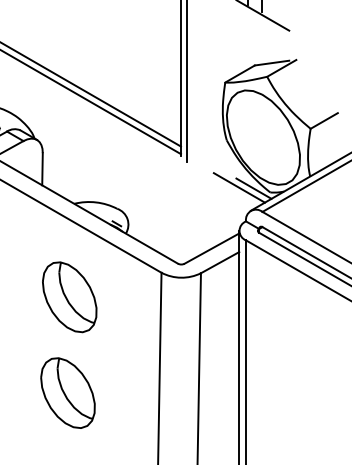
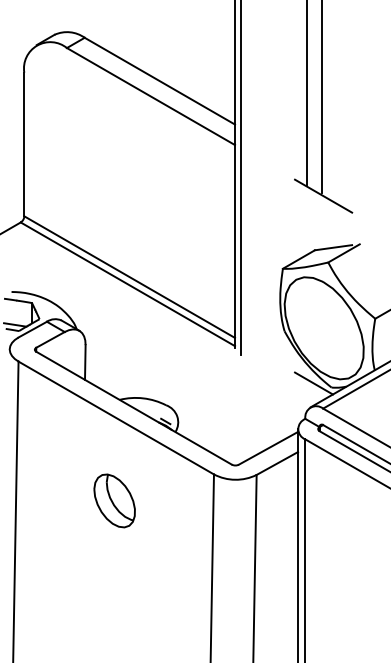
line: (238, 187) -> (297, 382), removed
part: (69, 296) -> (114, 500), size x0.7
part: (67, 393) -> (112, 604), removed

